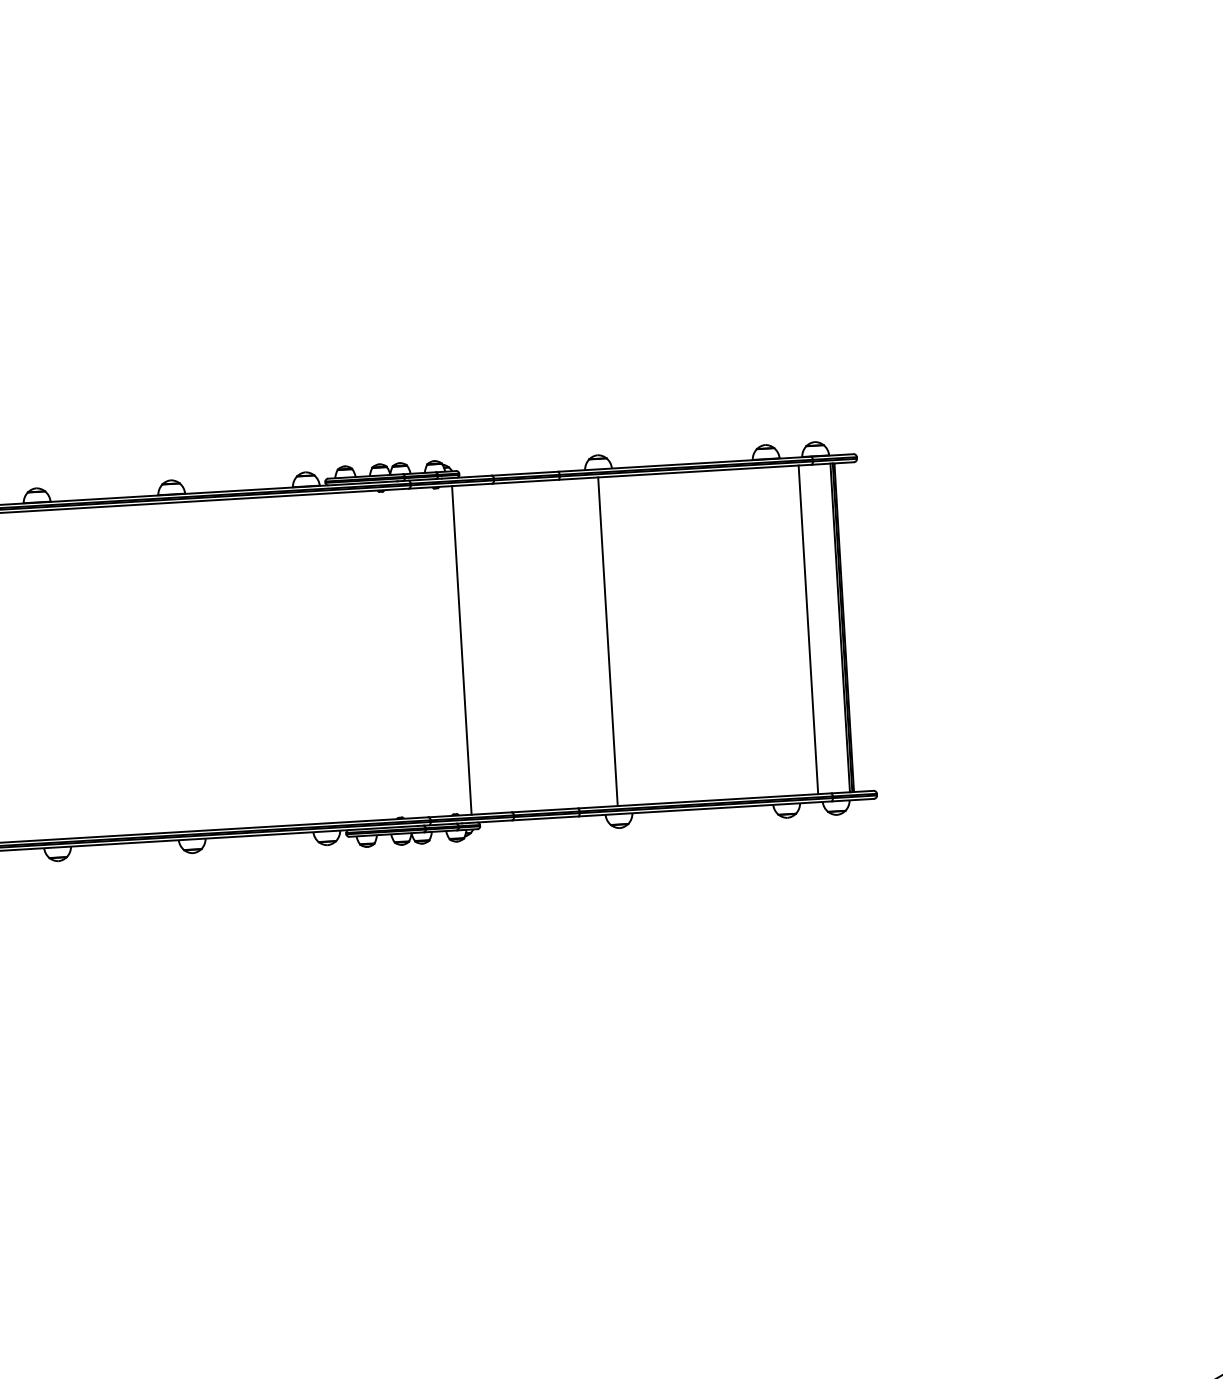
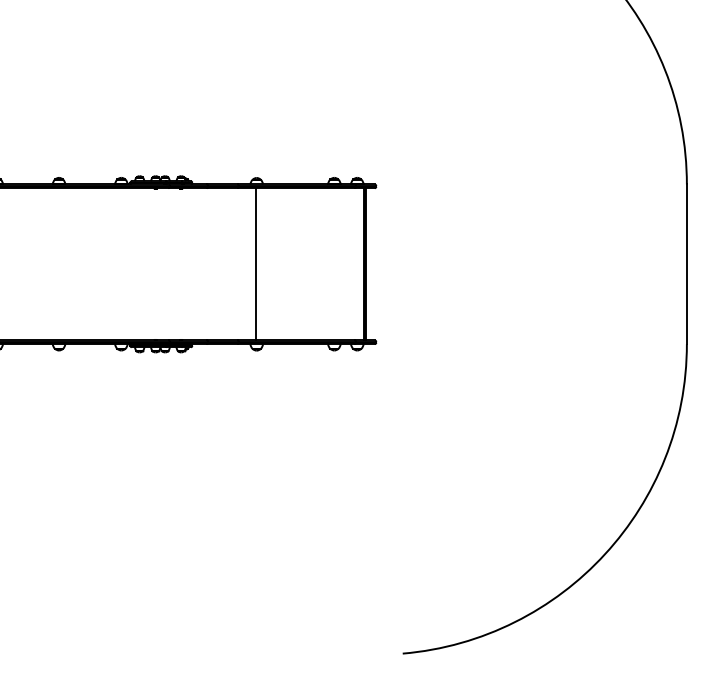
line: (809, 630) -> (349, 264), removed
line: (461, 650) -> (188, 264), removed

